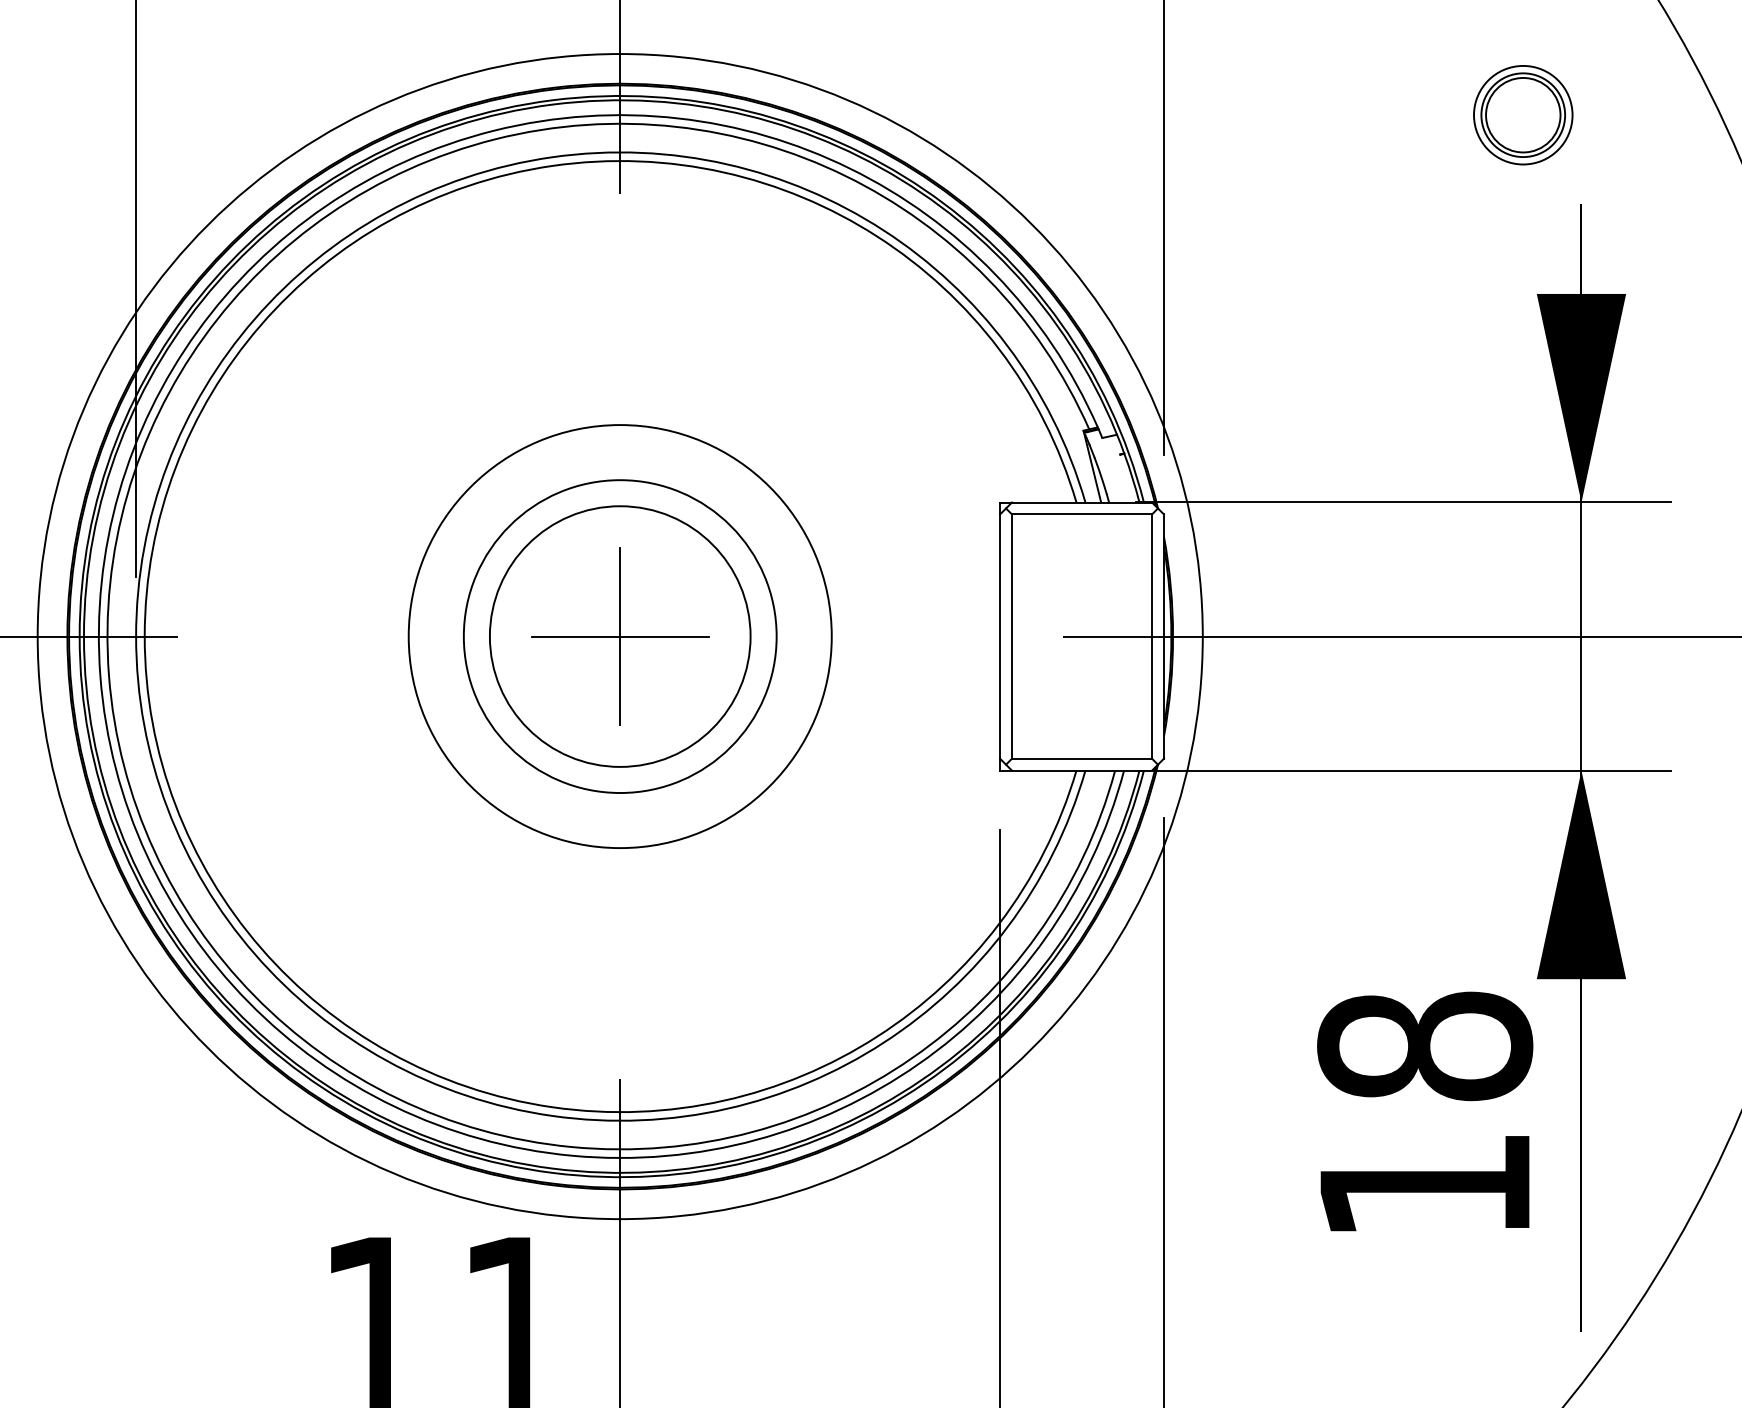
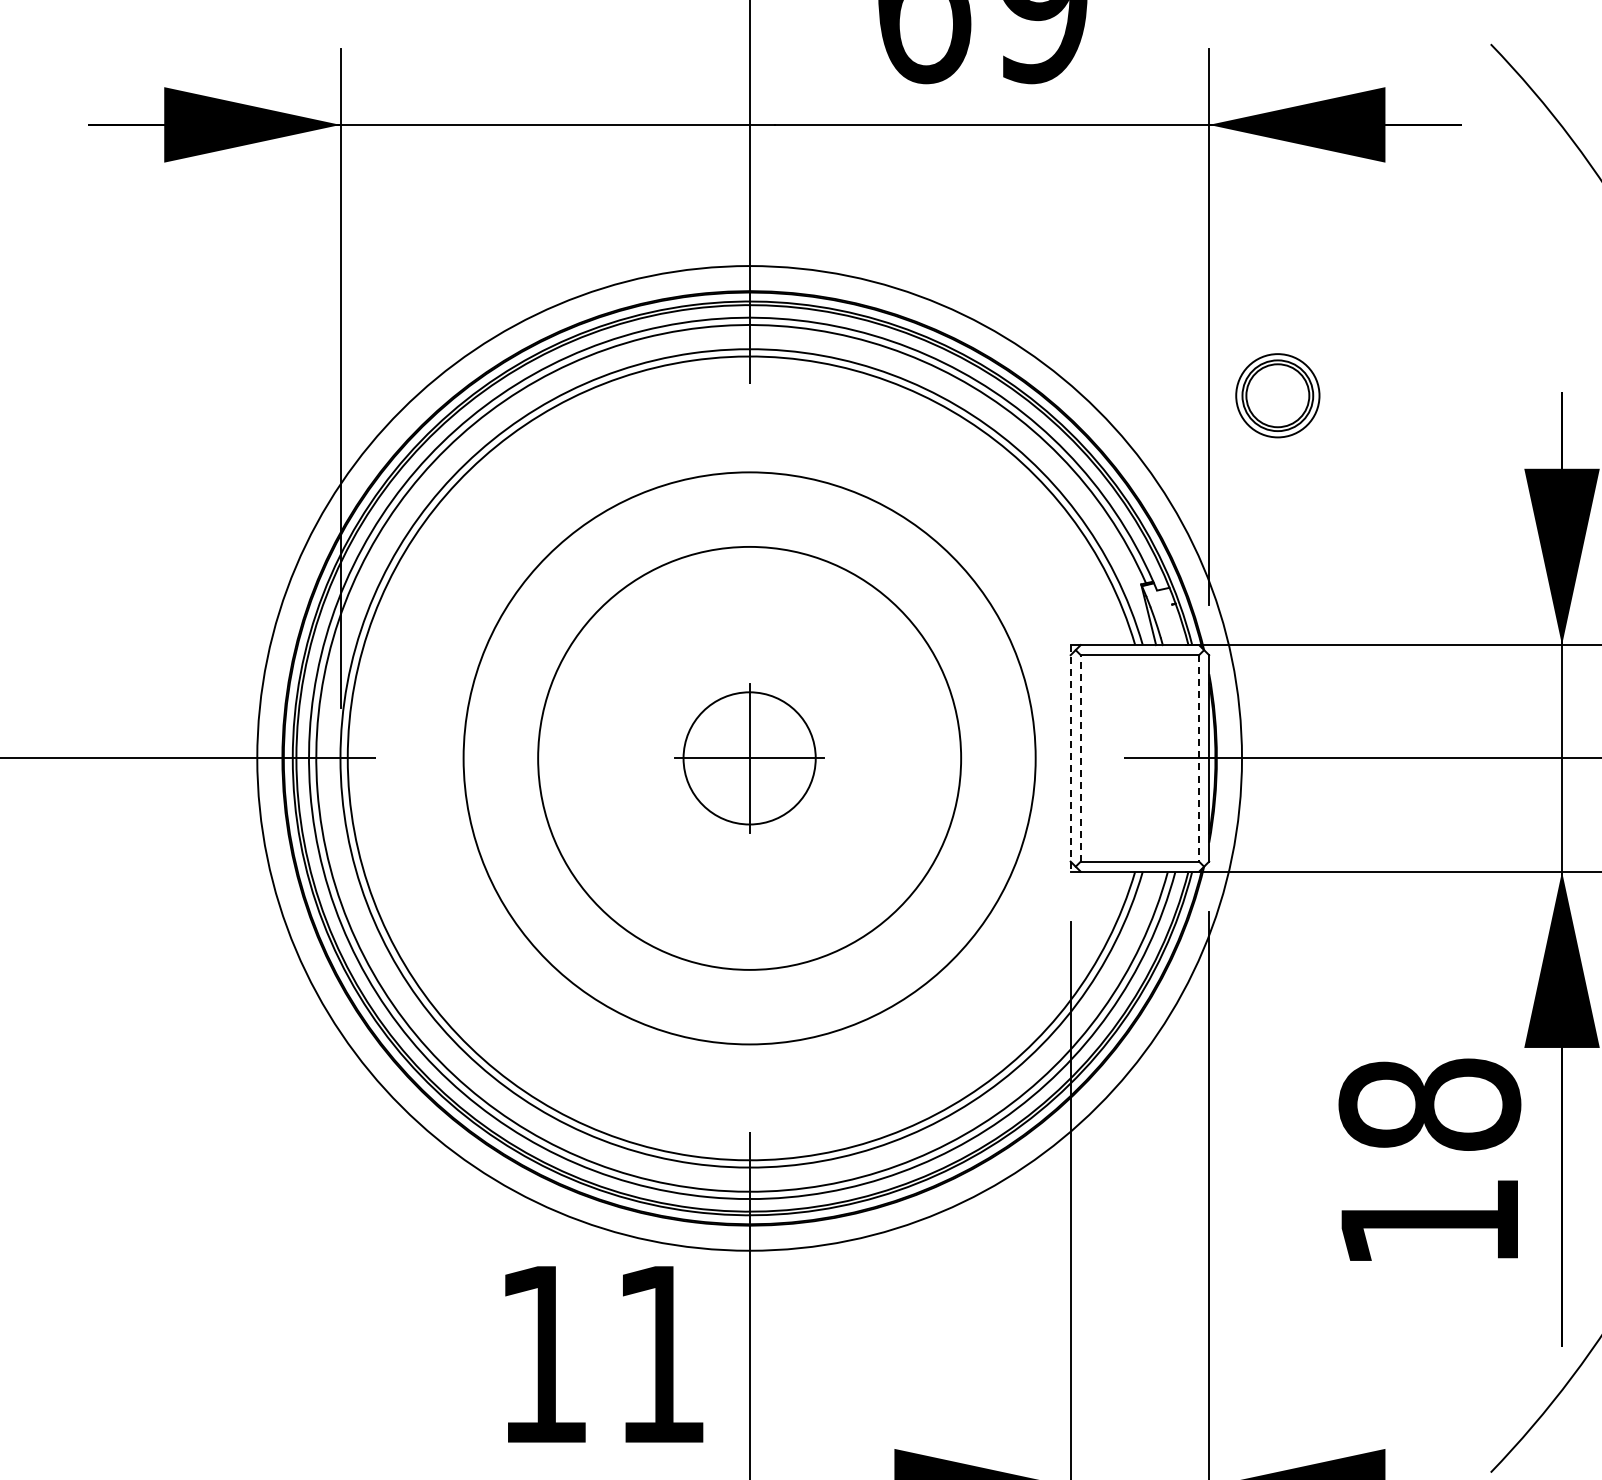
part: (1522, 114) -> (1277, 395), moved
line: (1011, 635) -> (1080, 757), solid -> dashed
circle: (620, 636) -> (749, 758), size x0.6
circle: (620, 636) -> (749, 758), size x1.6
circle: (620, 636) -> (749, 758), size x1.6
line: (999, 636) -> (1070, 758), solid -> dashed
line: (1152, 636) -> (1199, 758), solid -> dashed

